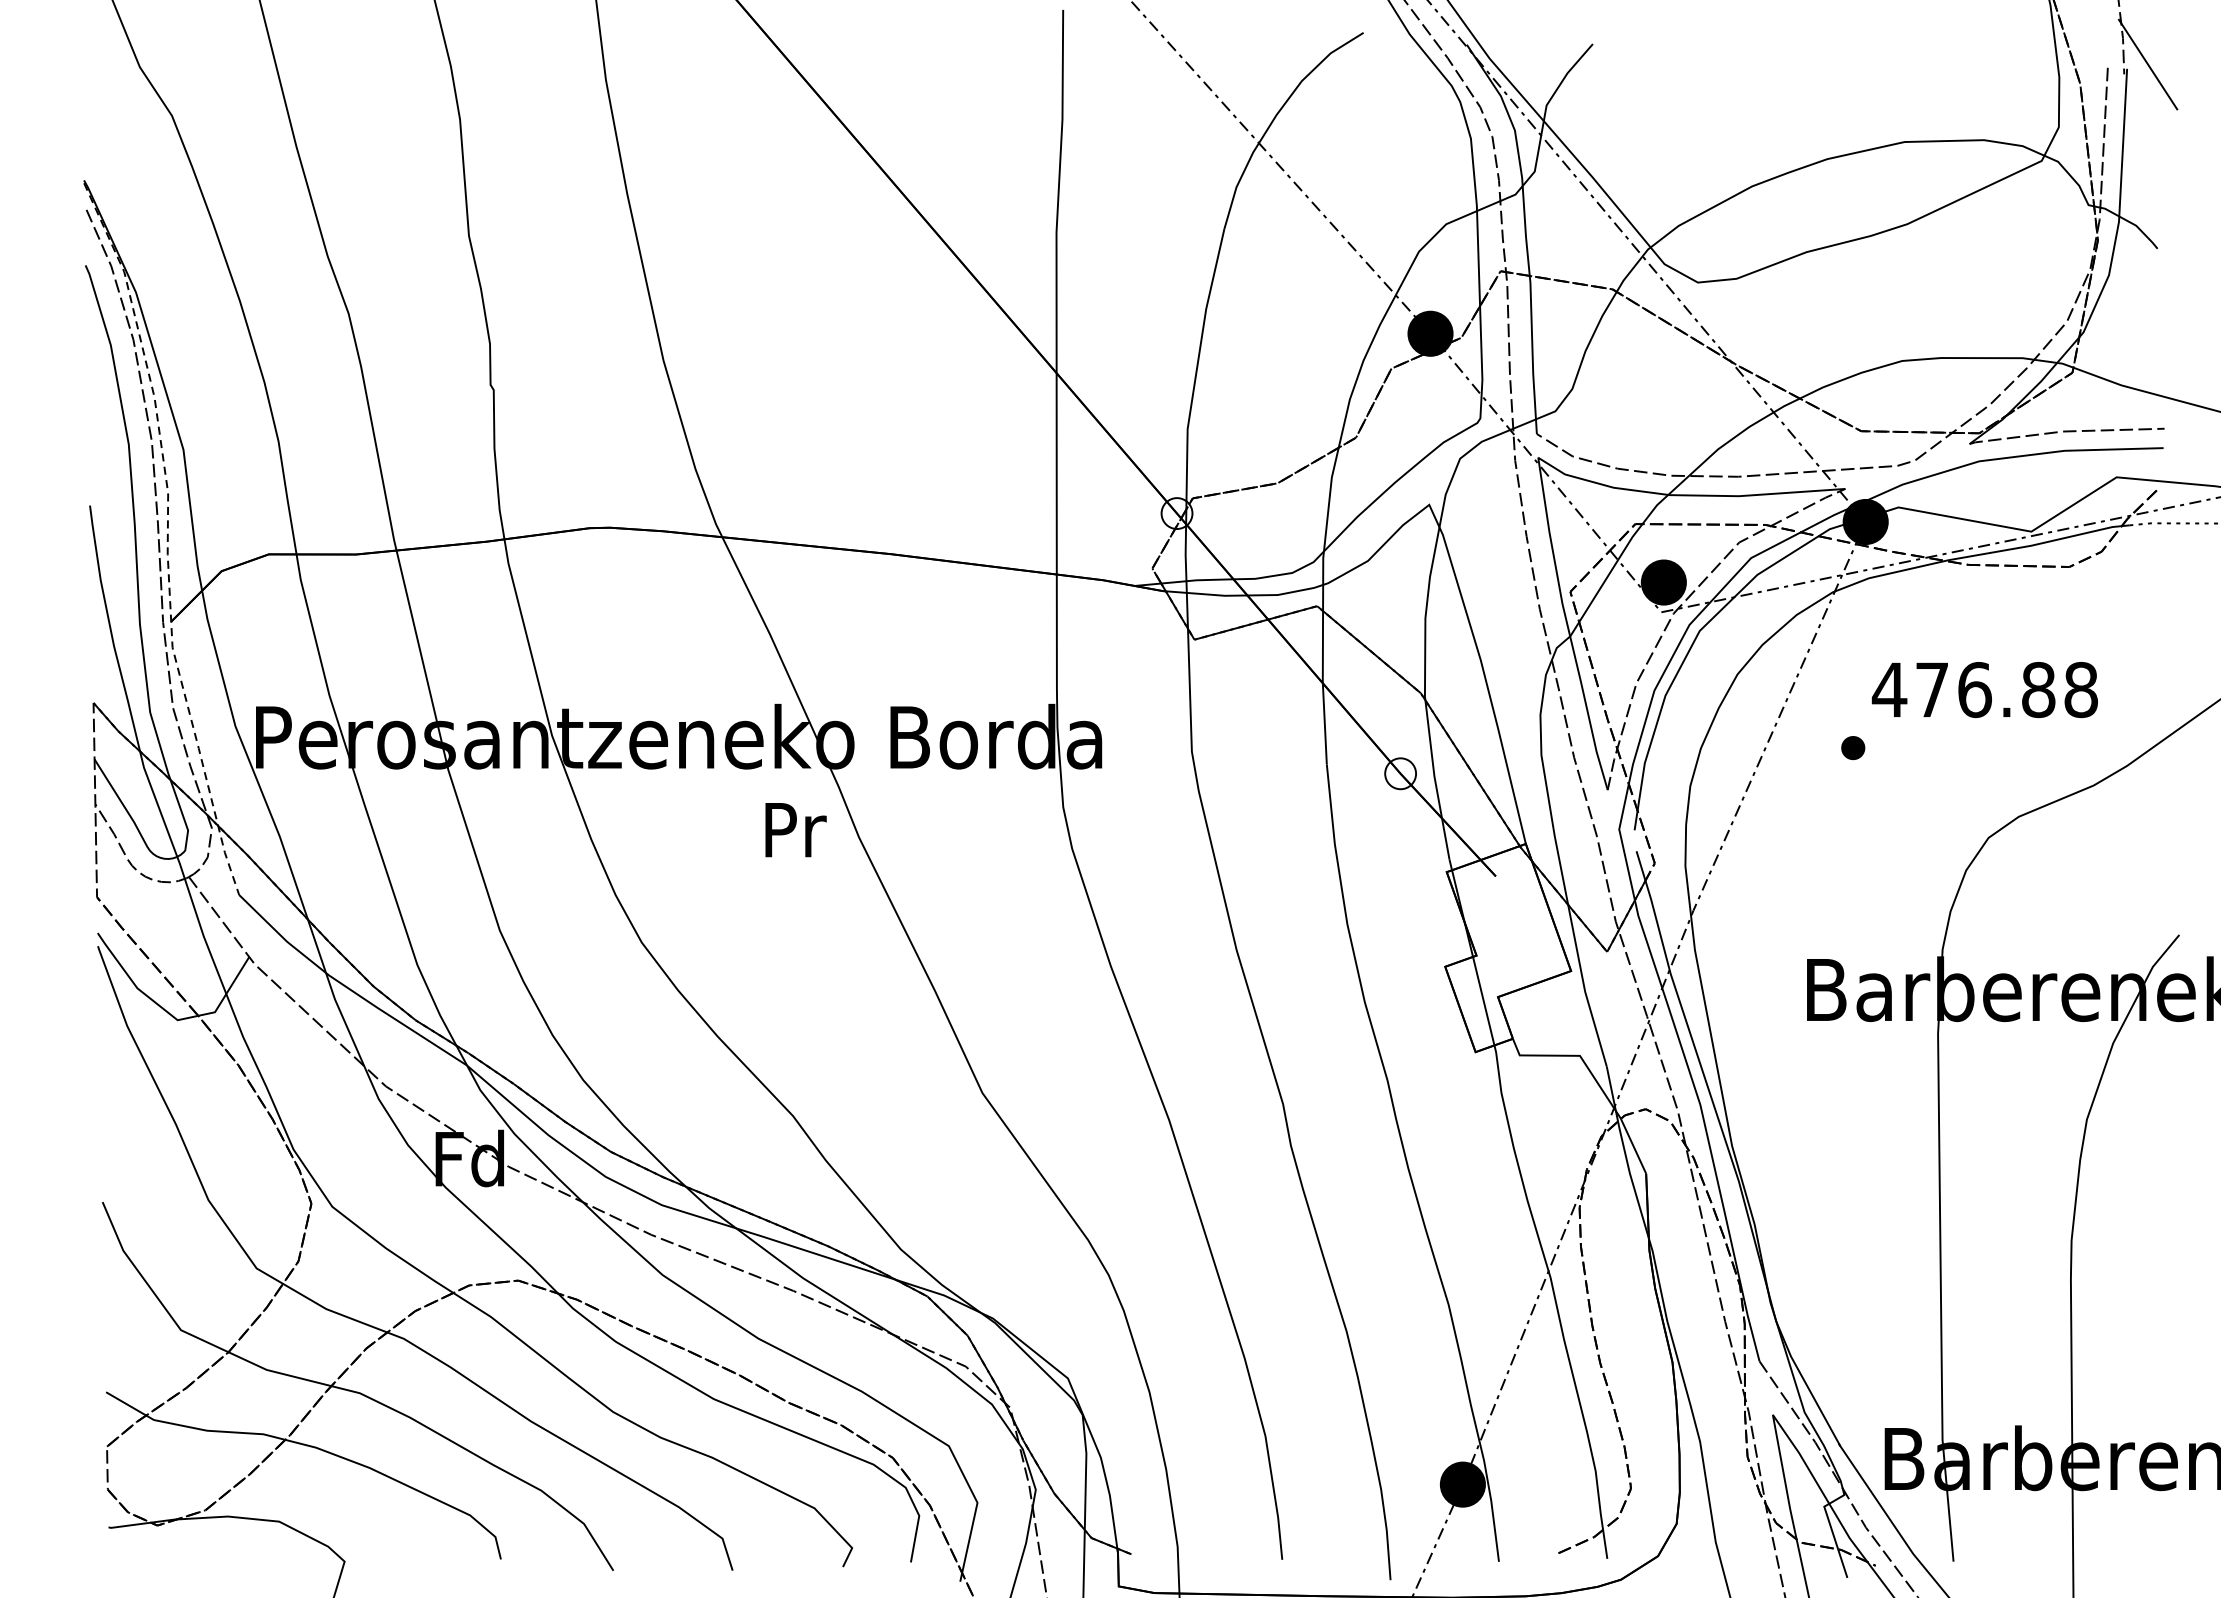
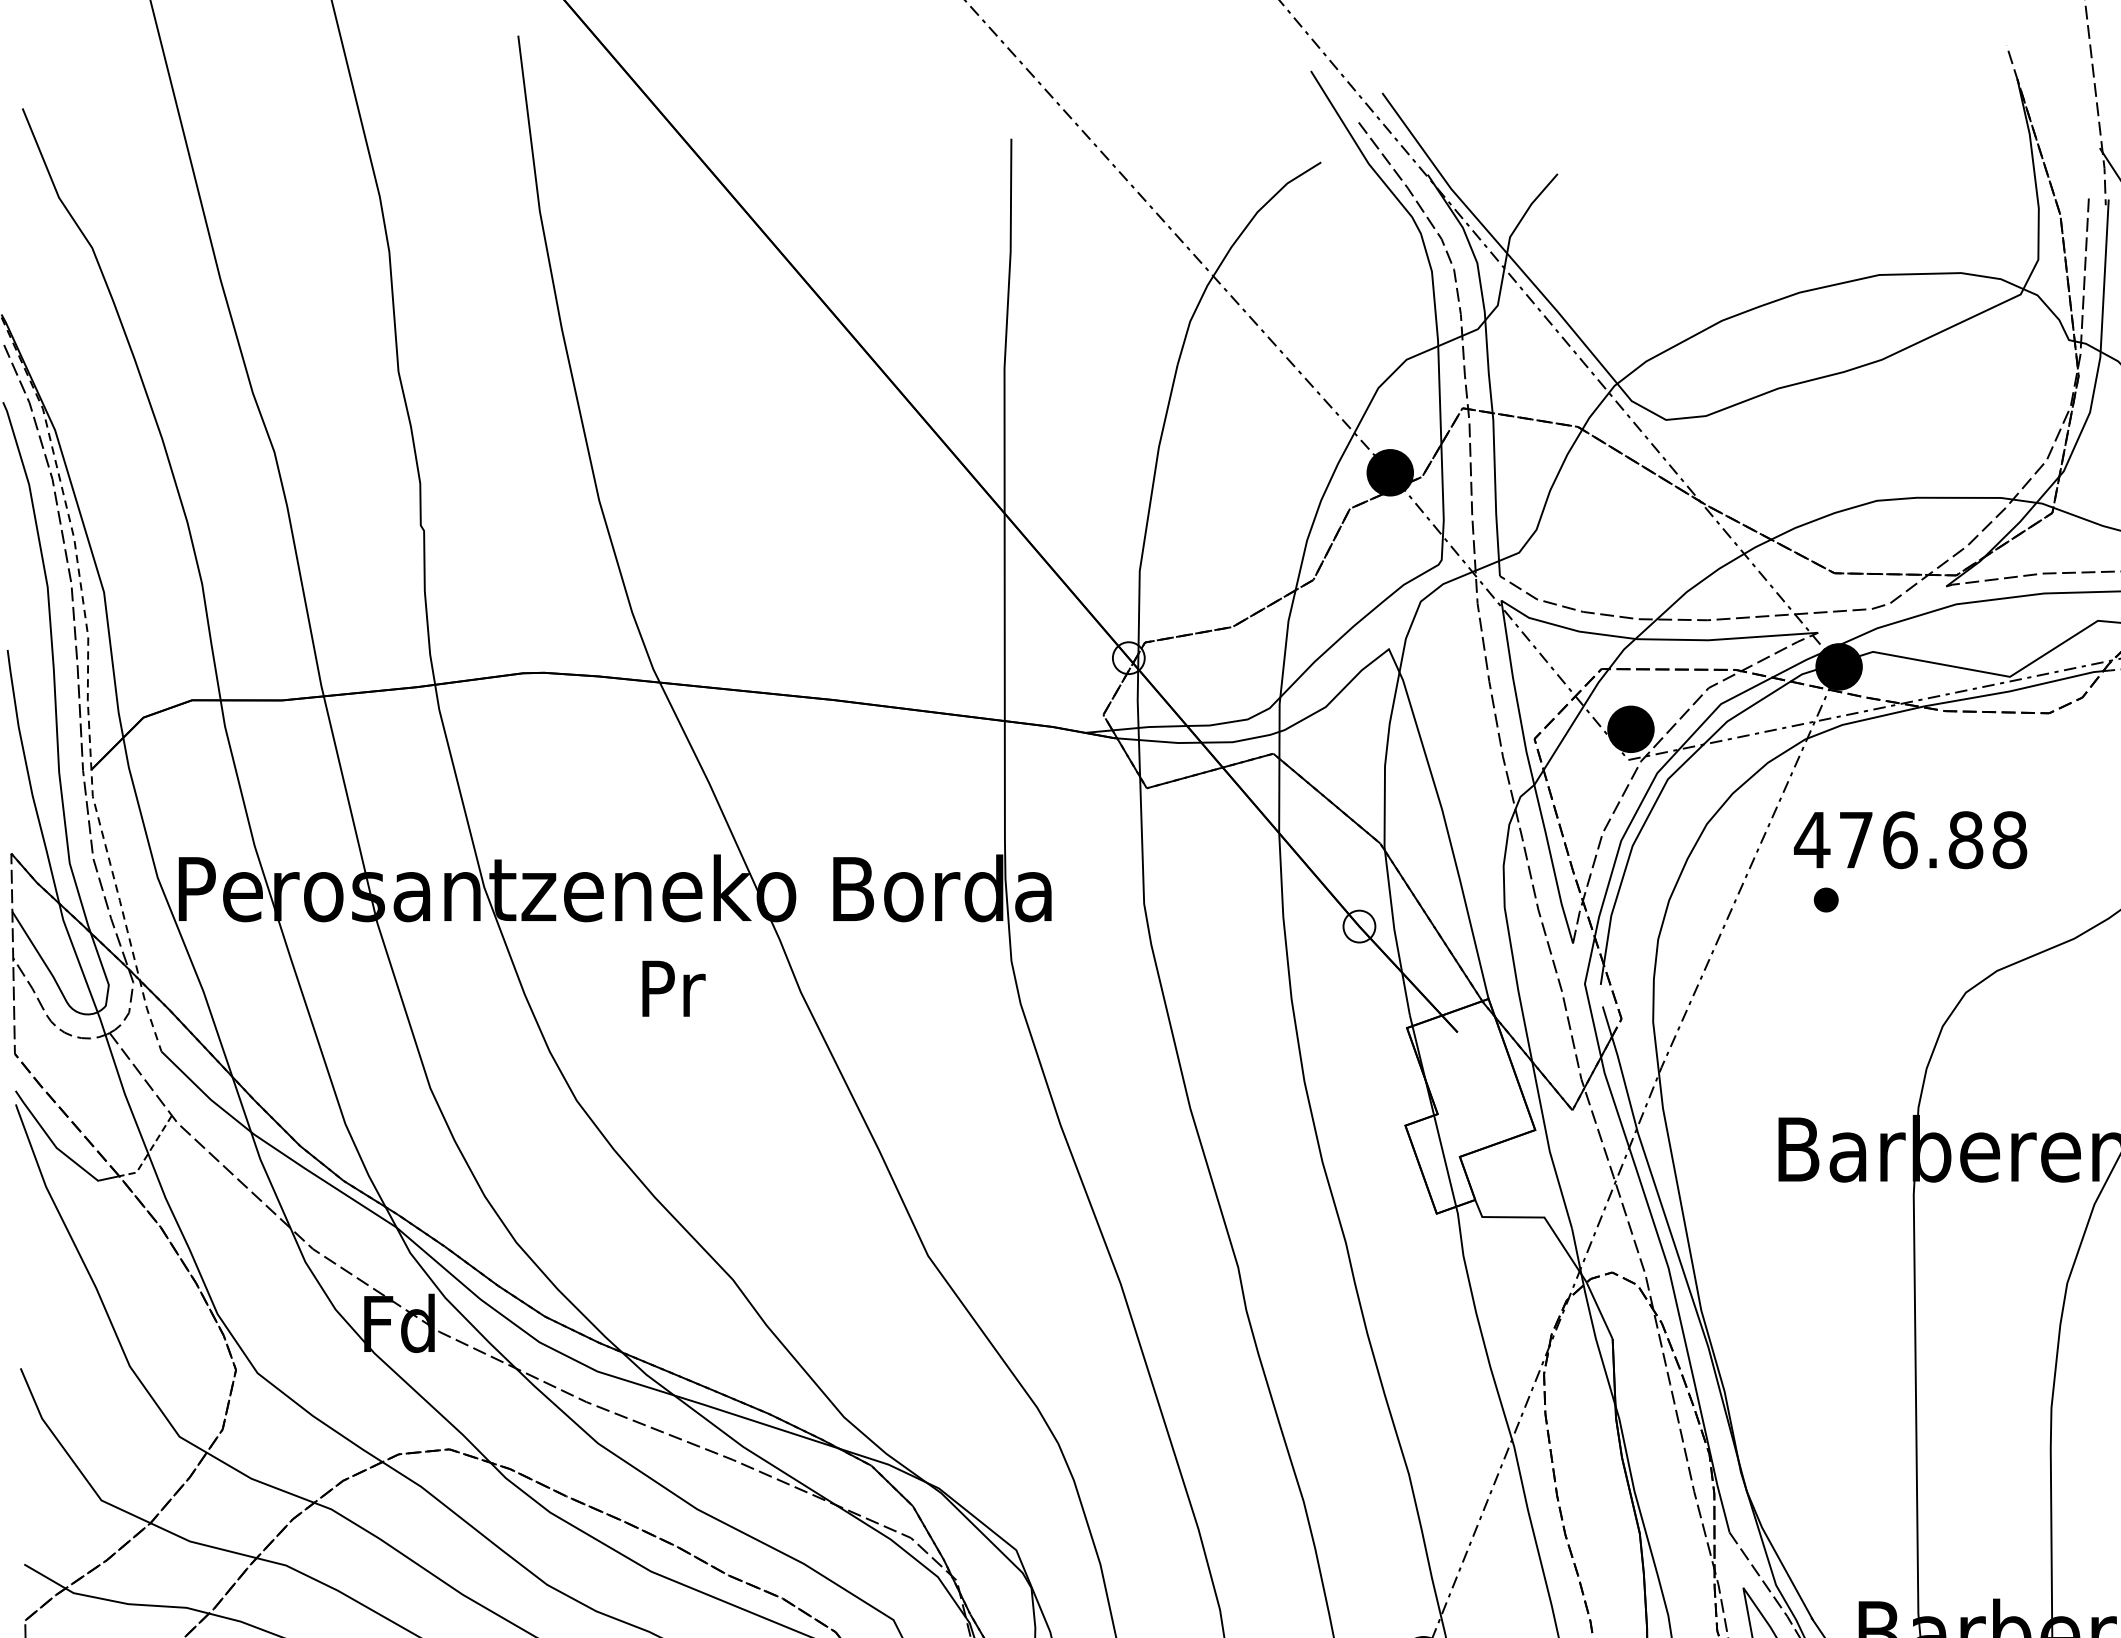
text: (1984, 690) -> (1910, 840), moved
text: (795, 830) -> (673, 989), moved
line: (227, 992) -> (149, 1152), solid -> dashed

